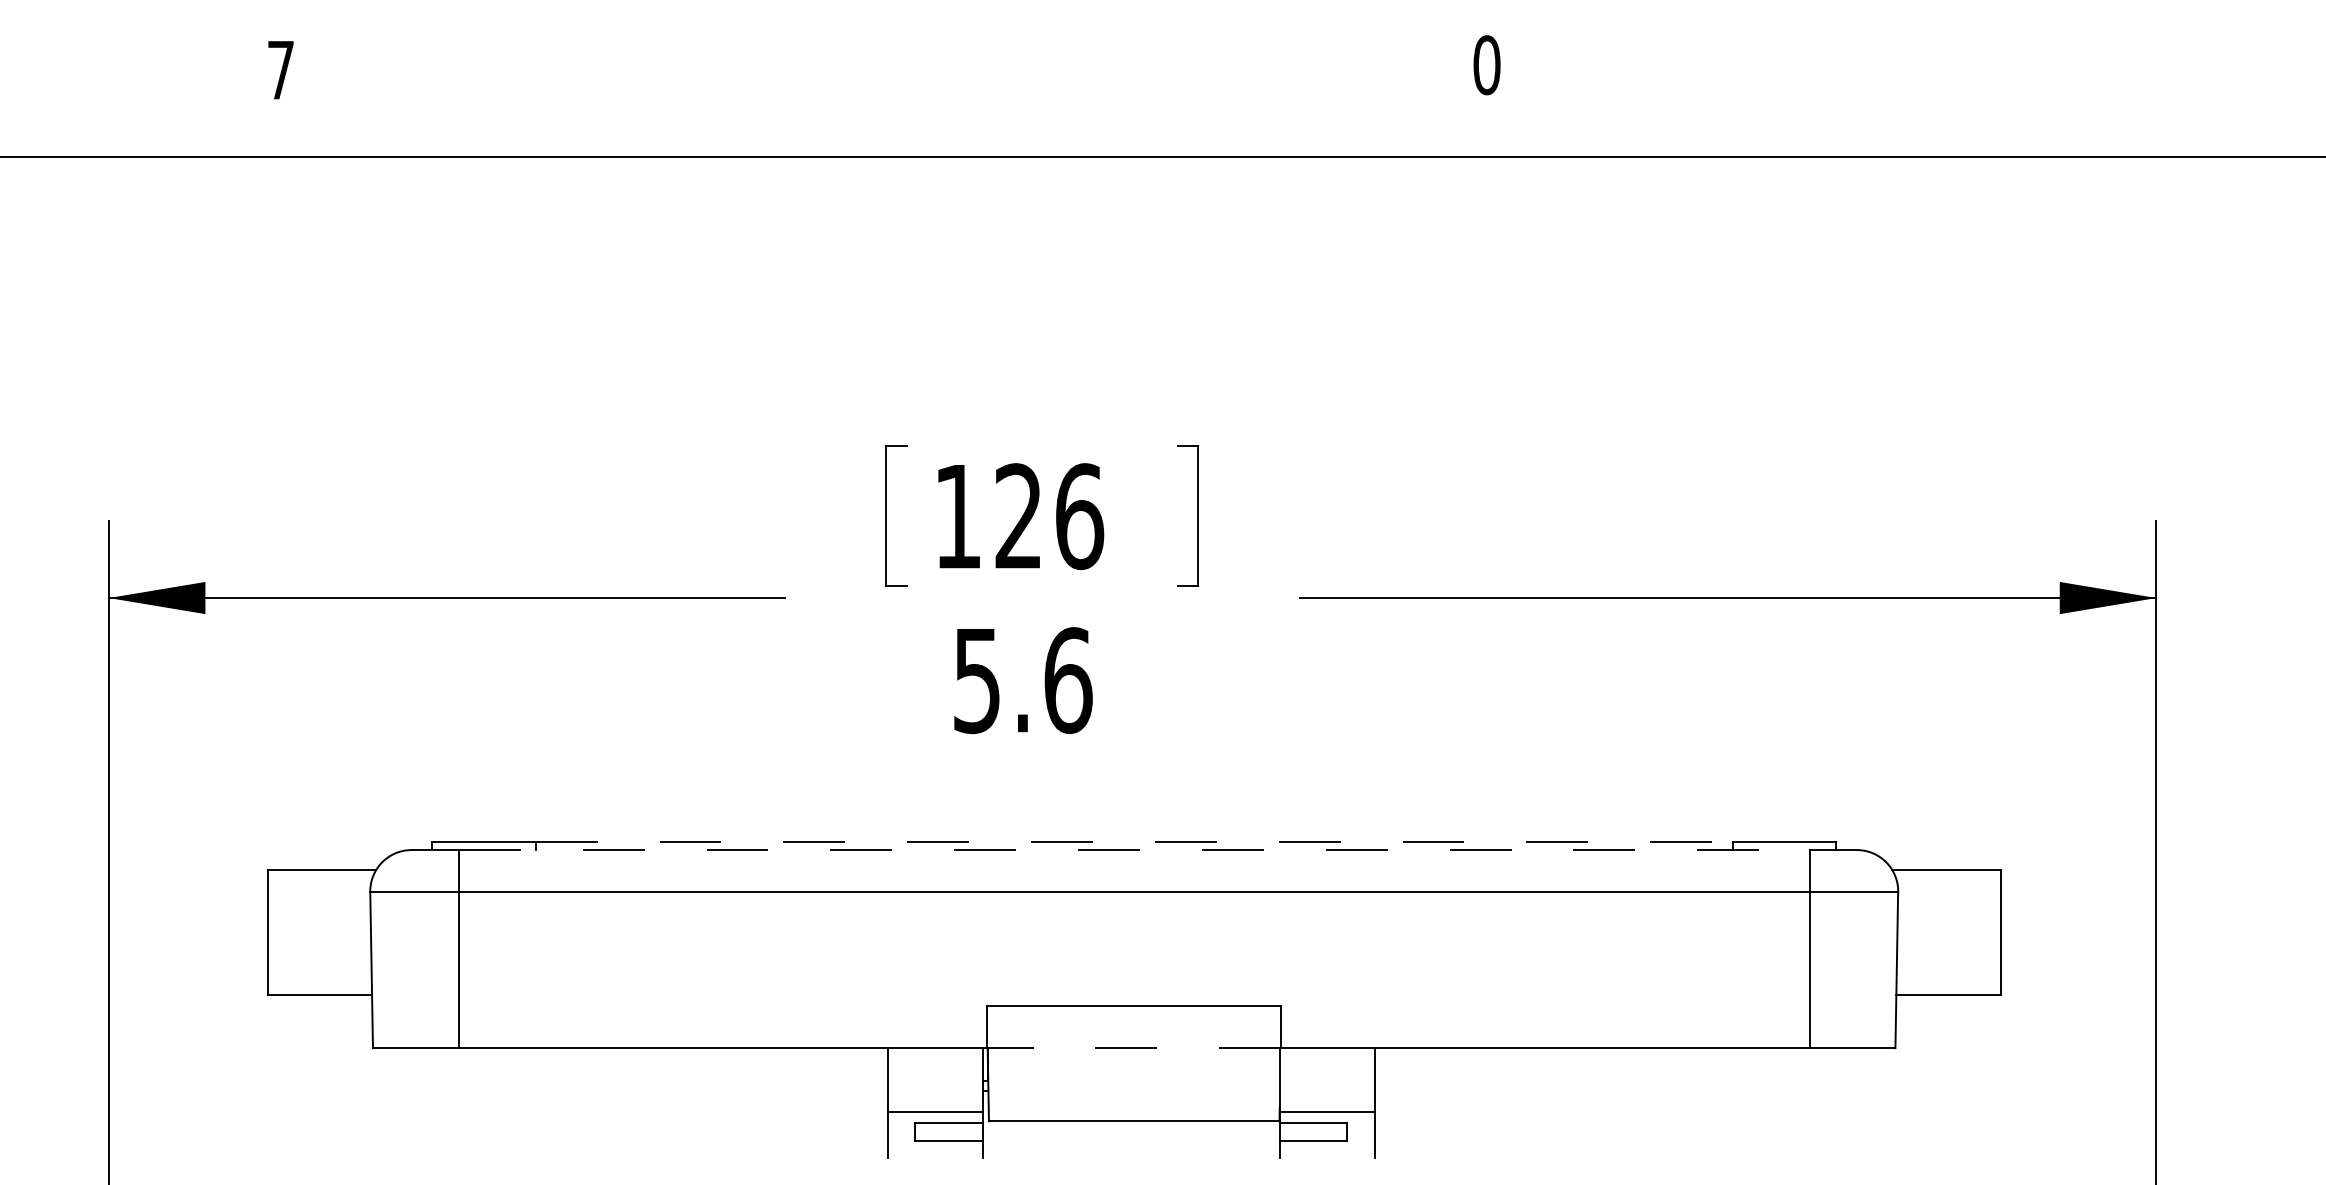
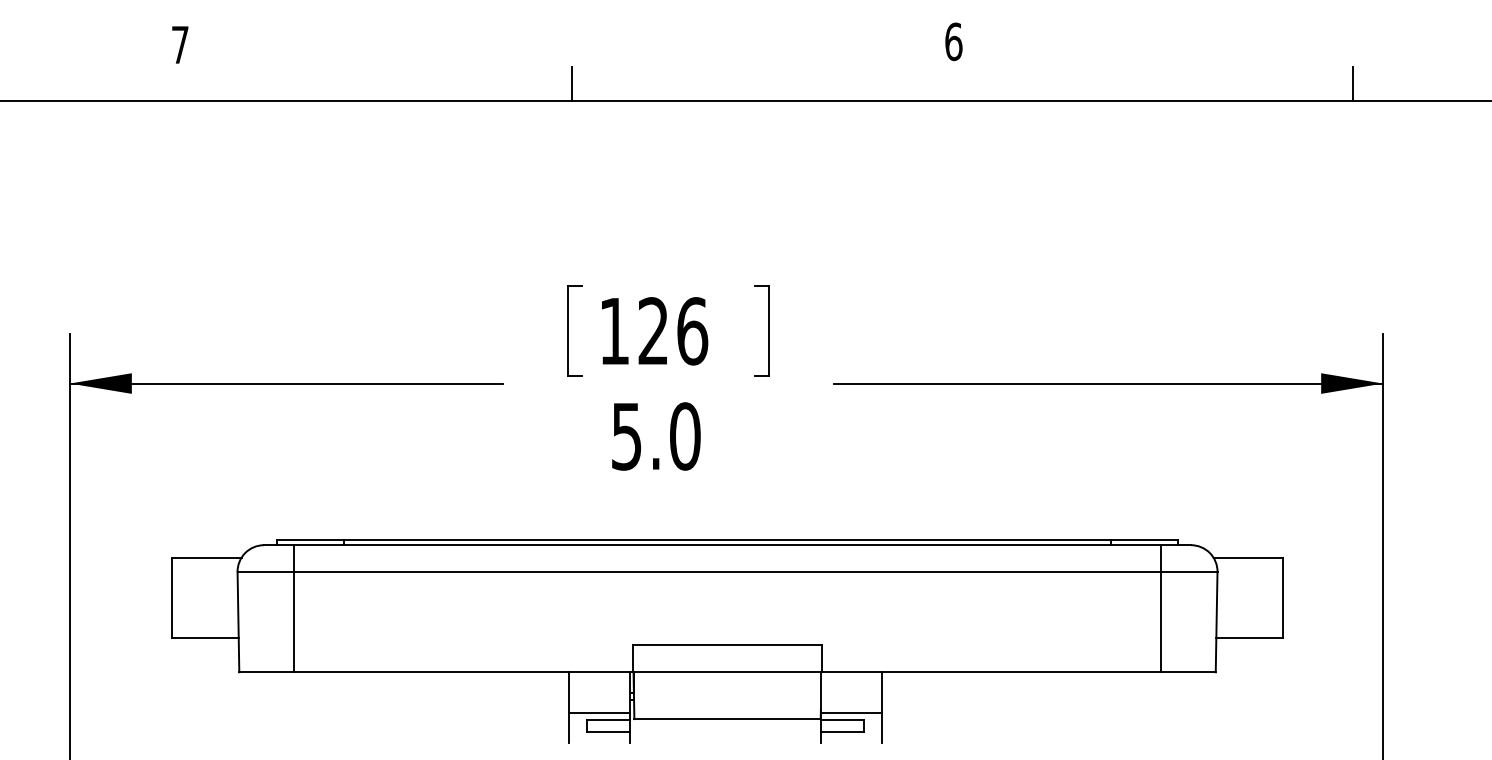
text: (1486, 64) -> (953, 41), 0 -> 6
line: (890, 130) -> (571, 83), added
line: (2110, 130) -> (1353, 83), added
text: (1068, 680) -> (685, 436), 5.6 -> 5.0
line: (1134, 841) -> (727, 539), dashed -> solid
line: (1135, 850) -> (728, 545), dashed -> solid
line: (1134, 1048) -> (727, 672), dashed -> solid

